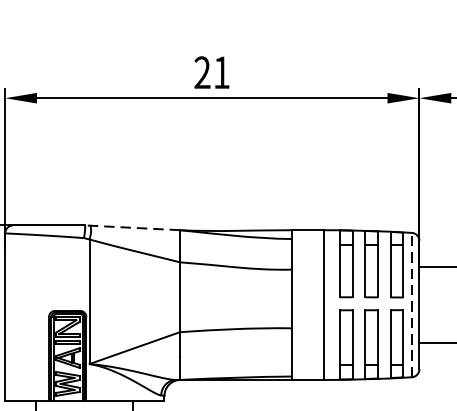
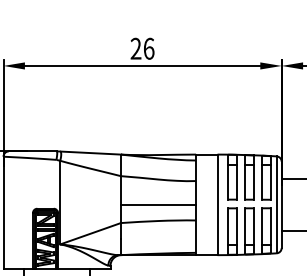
text: (222, 72) -> (149, 48), 21 -> 26
line: (131, 227) -> (88, 152), dashed -> solid
line: (235, 304) -> (158, 204), added
line: (411, 304) -> (276, 204), dashed -> solid

